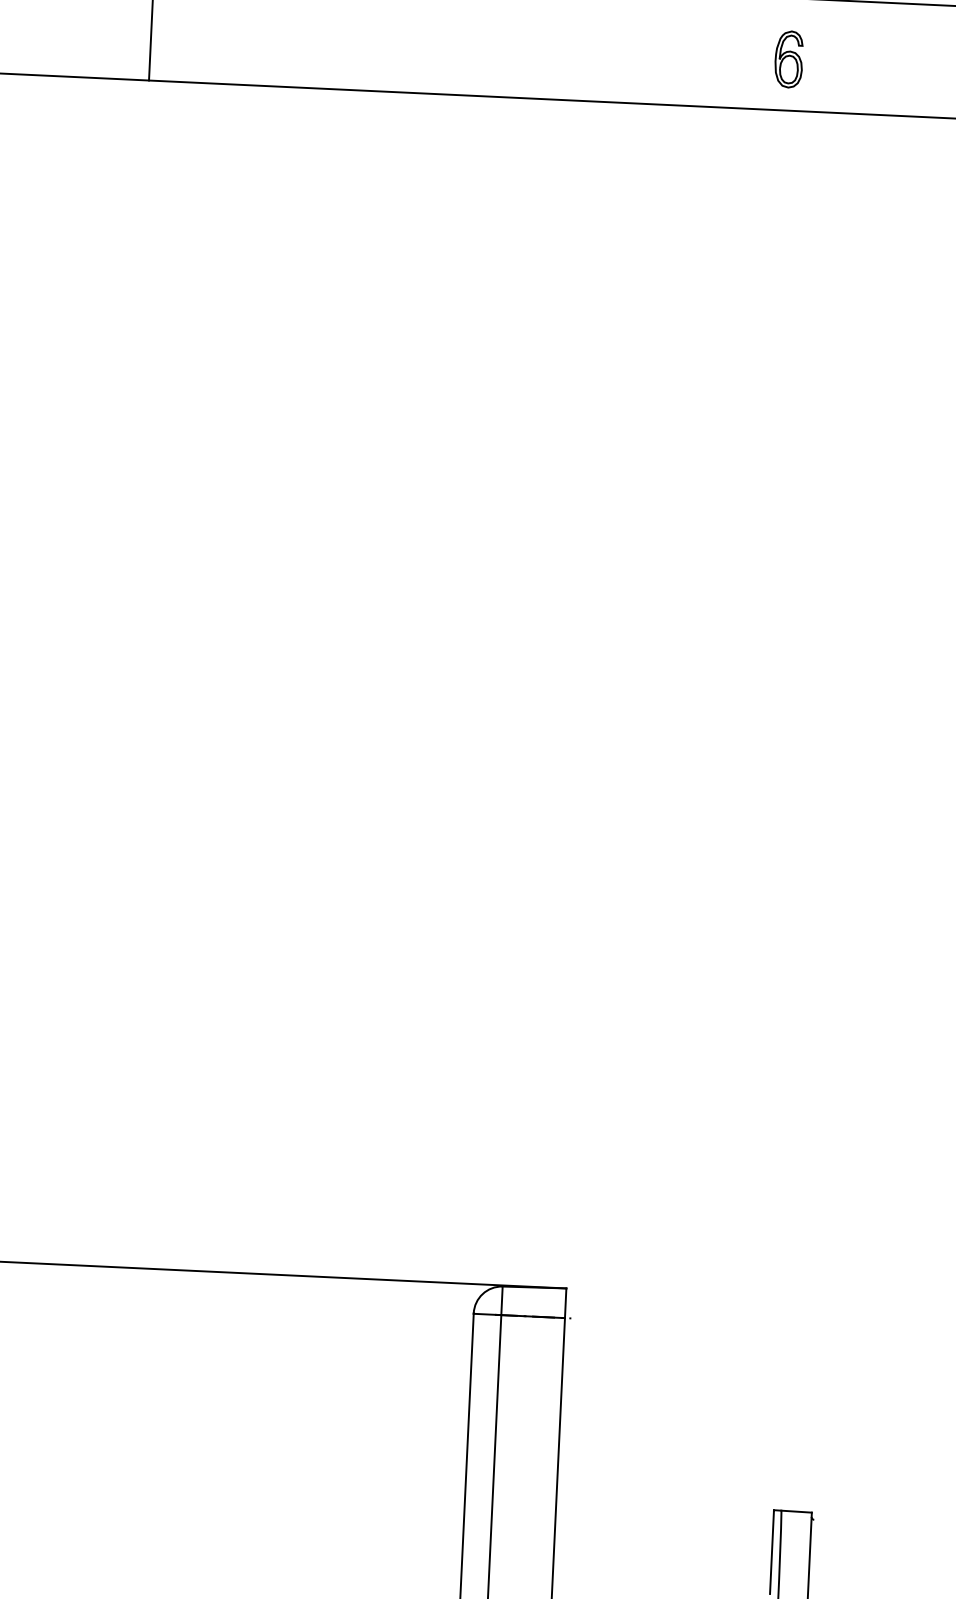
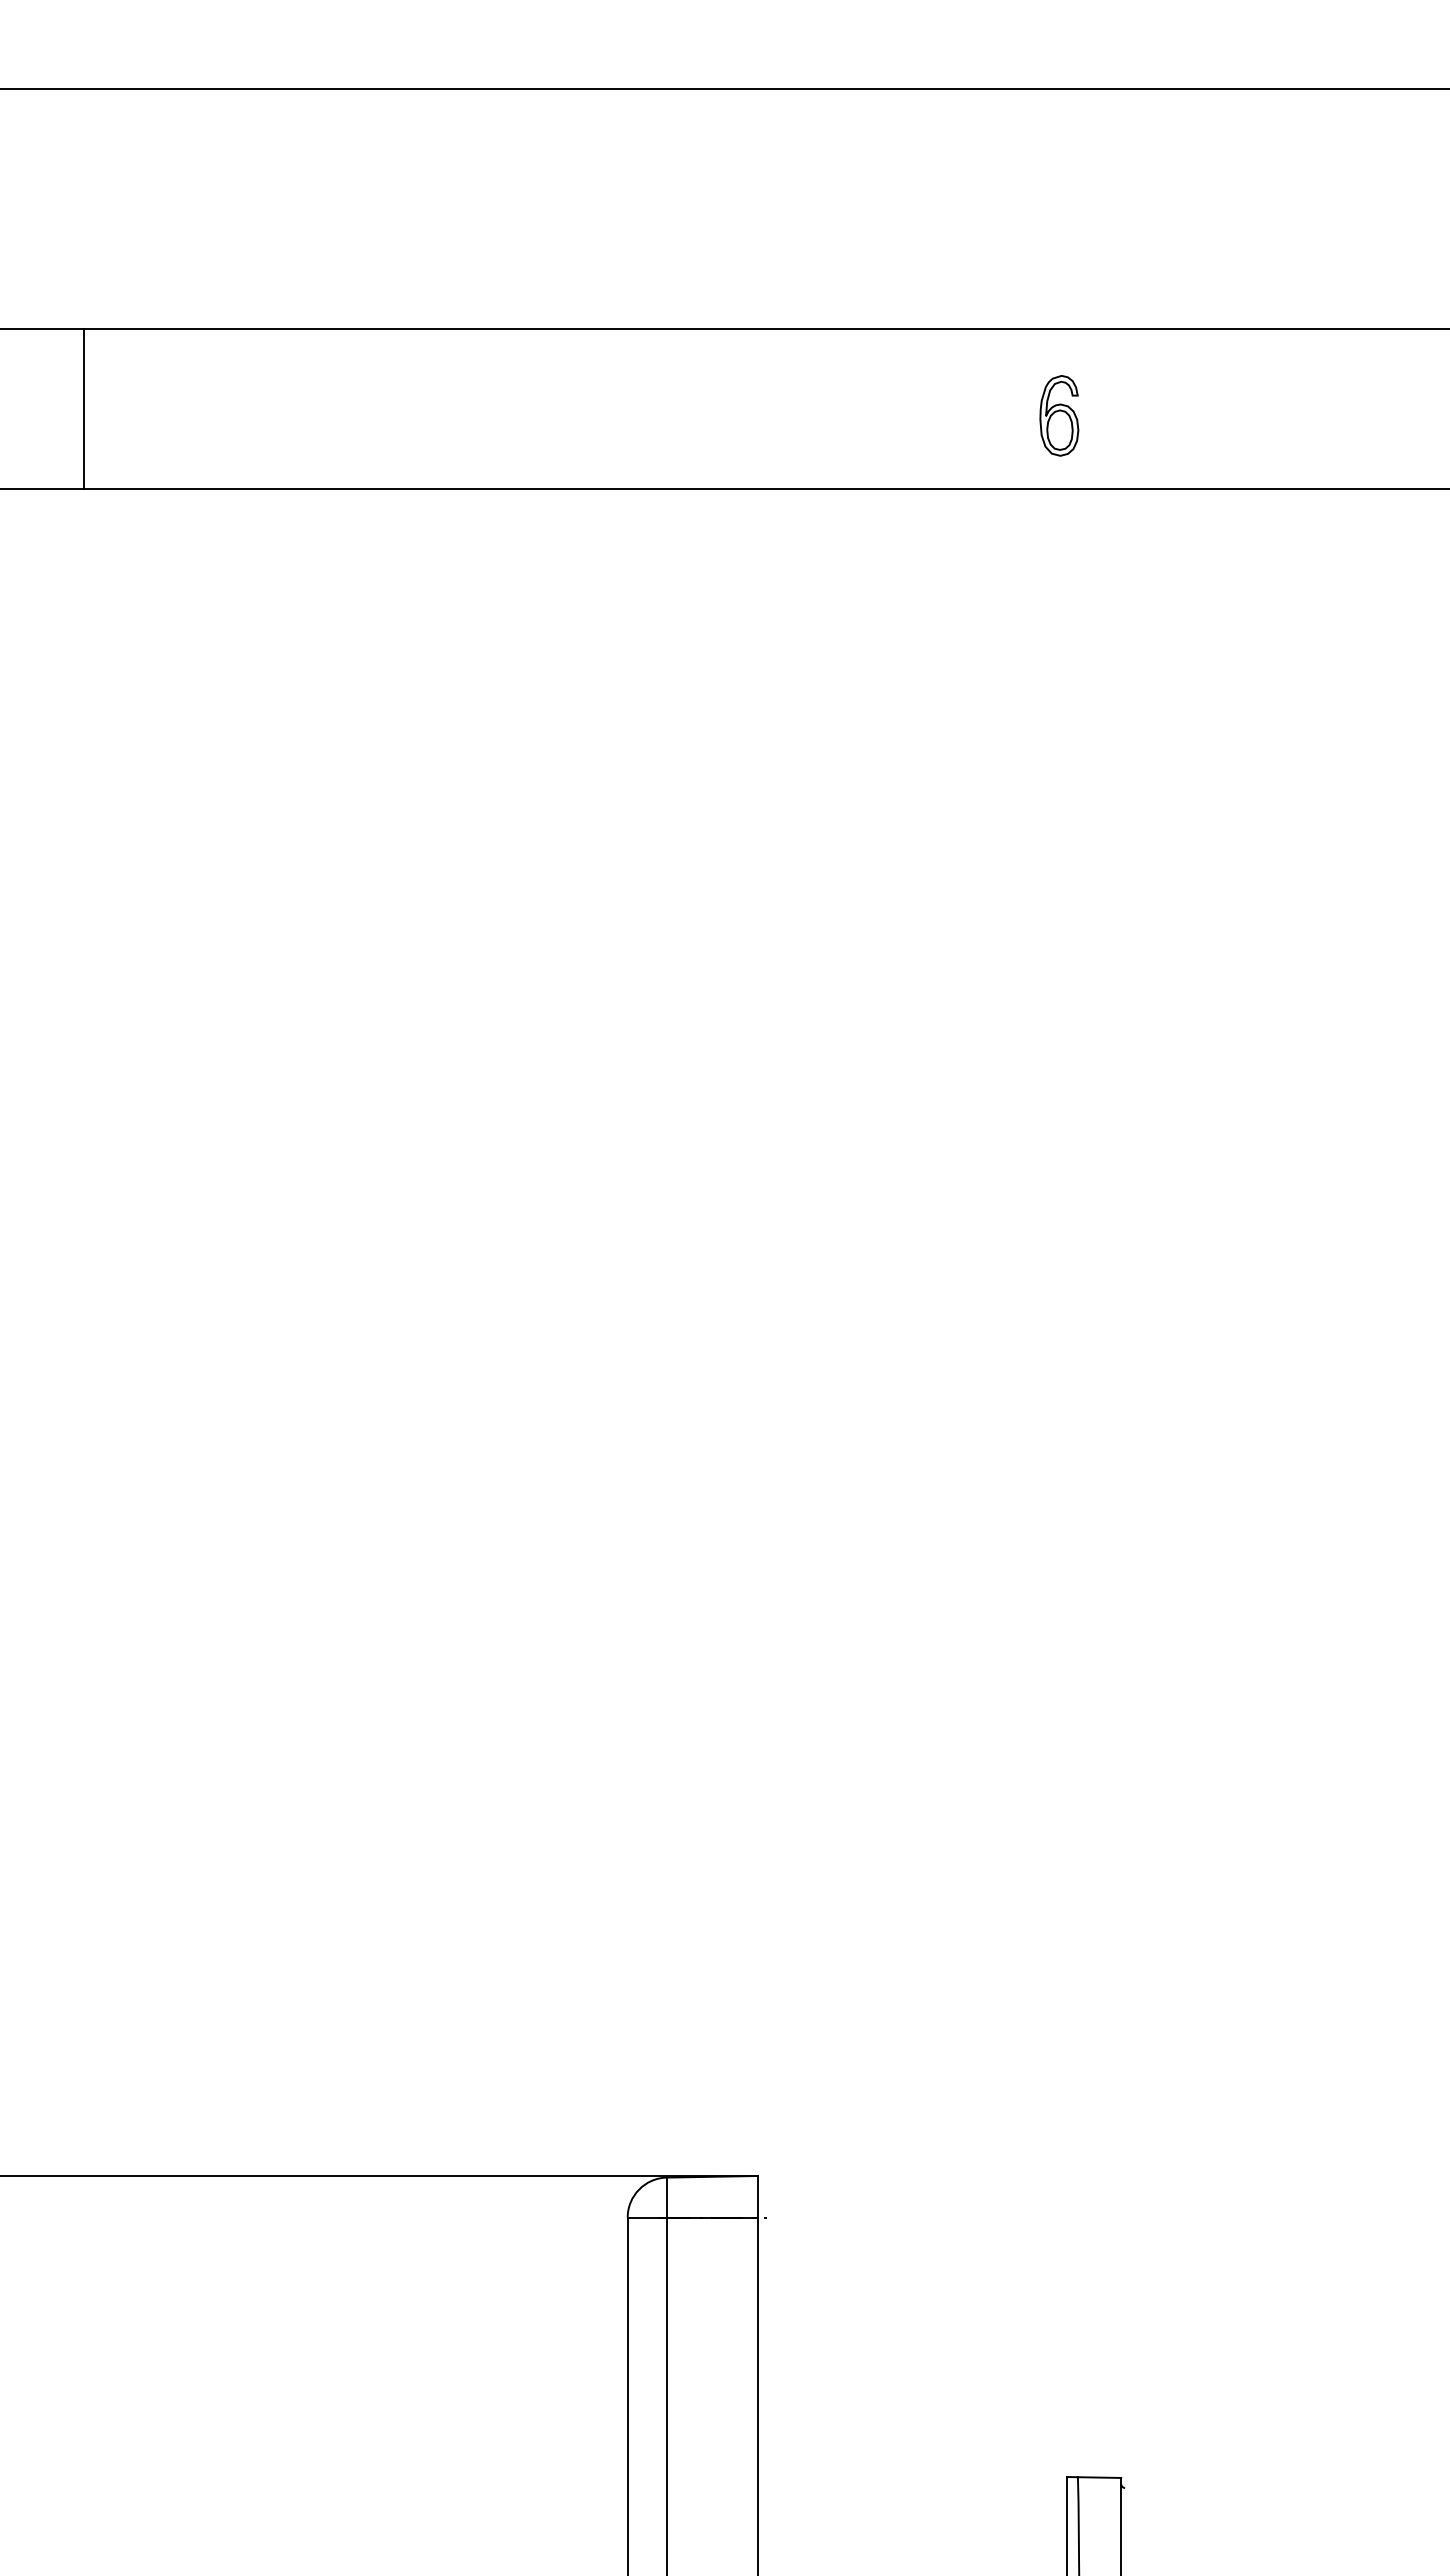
part: (789, 59) -> (1059, 415), moved

